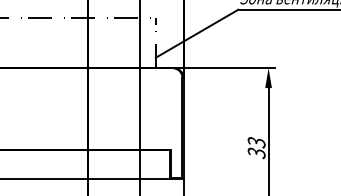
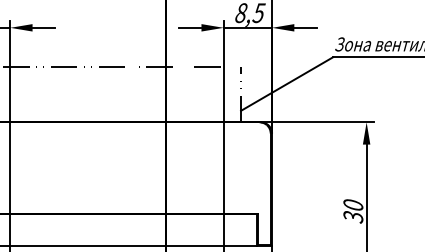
text: (256, 142) -> (353, 205), 33 -> 30

